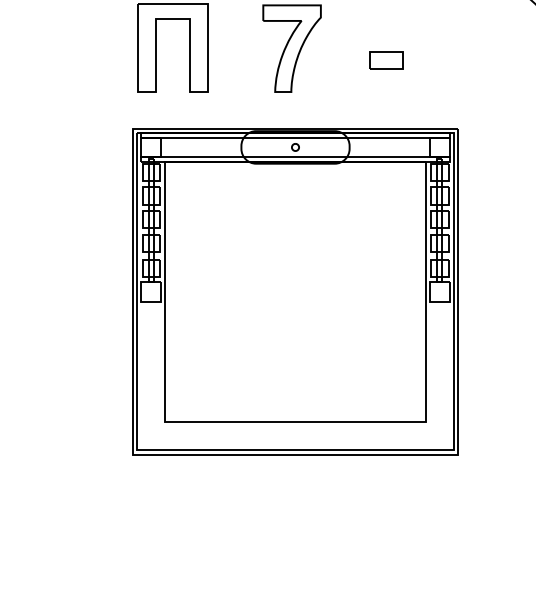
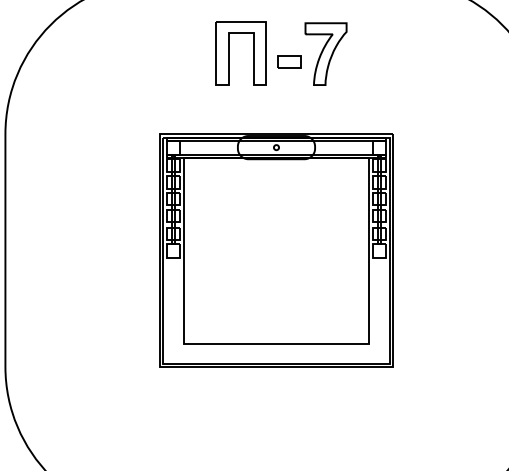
part: (386, 58) -> (289, 61), moved
part: (295, 291) -> (276, 250), moved

